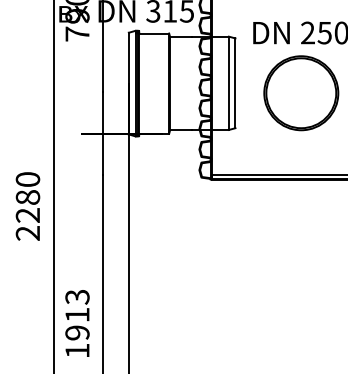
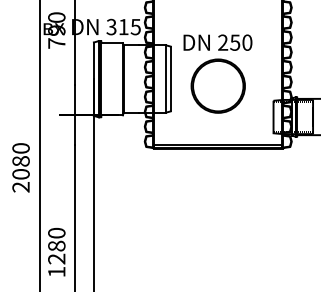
text: (27, 215) -> (20, 174), 2280 -> 2080
text: (77, 314) -> (56, 245), 1913 -> 1280

